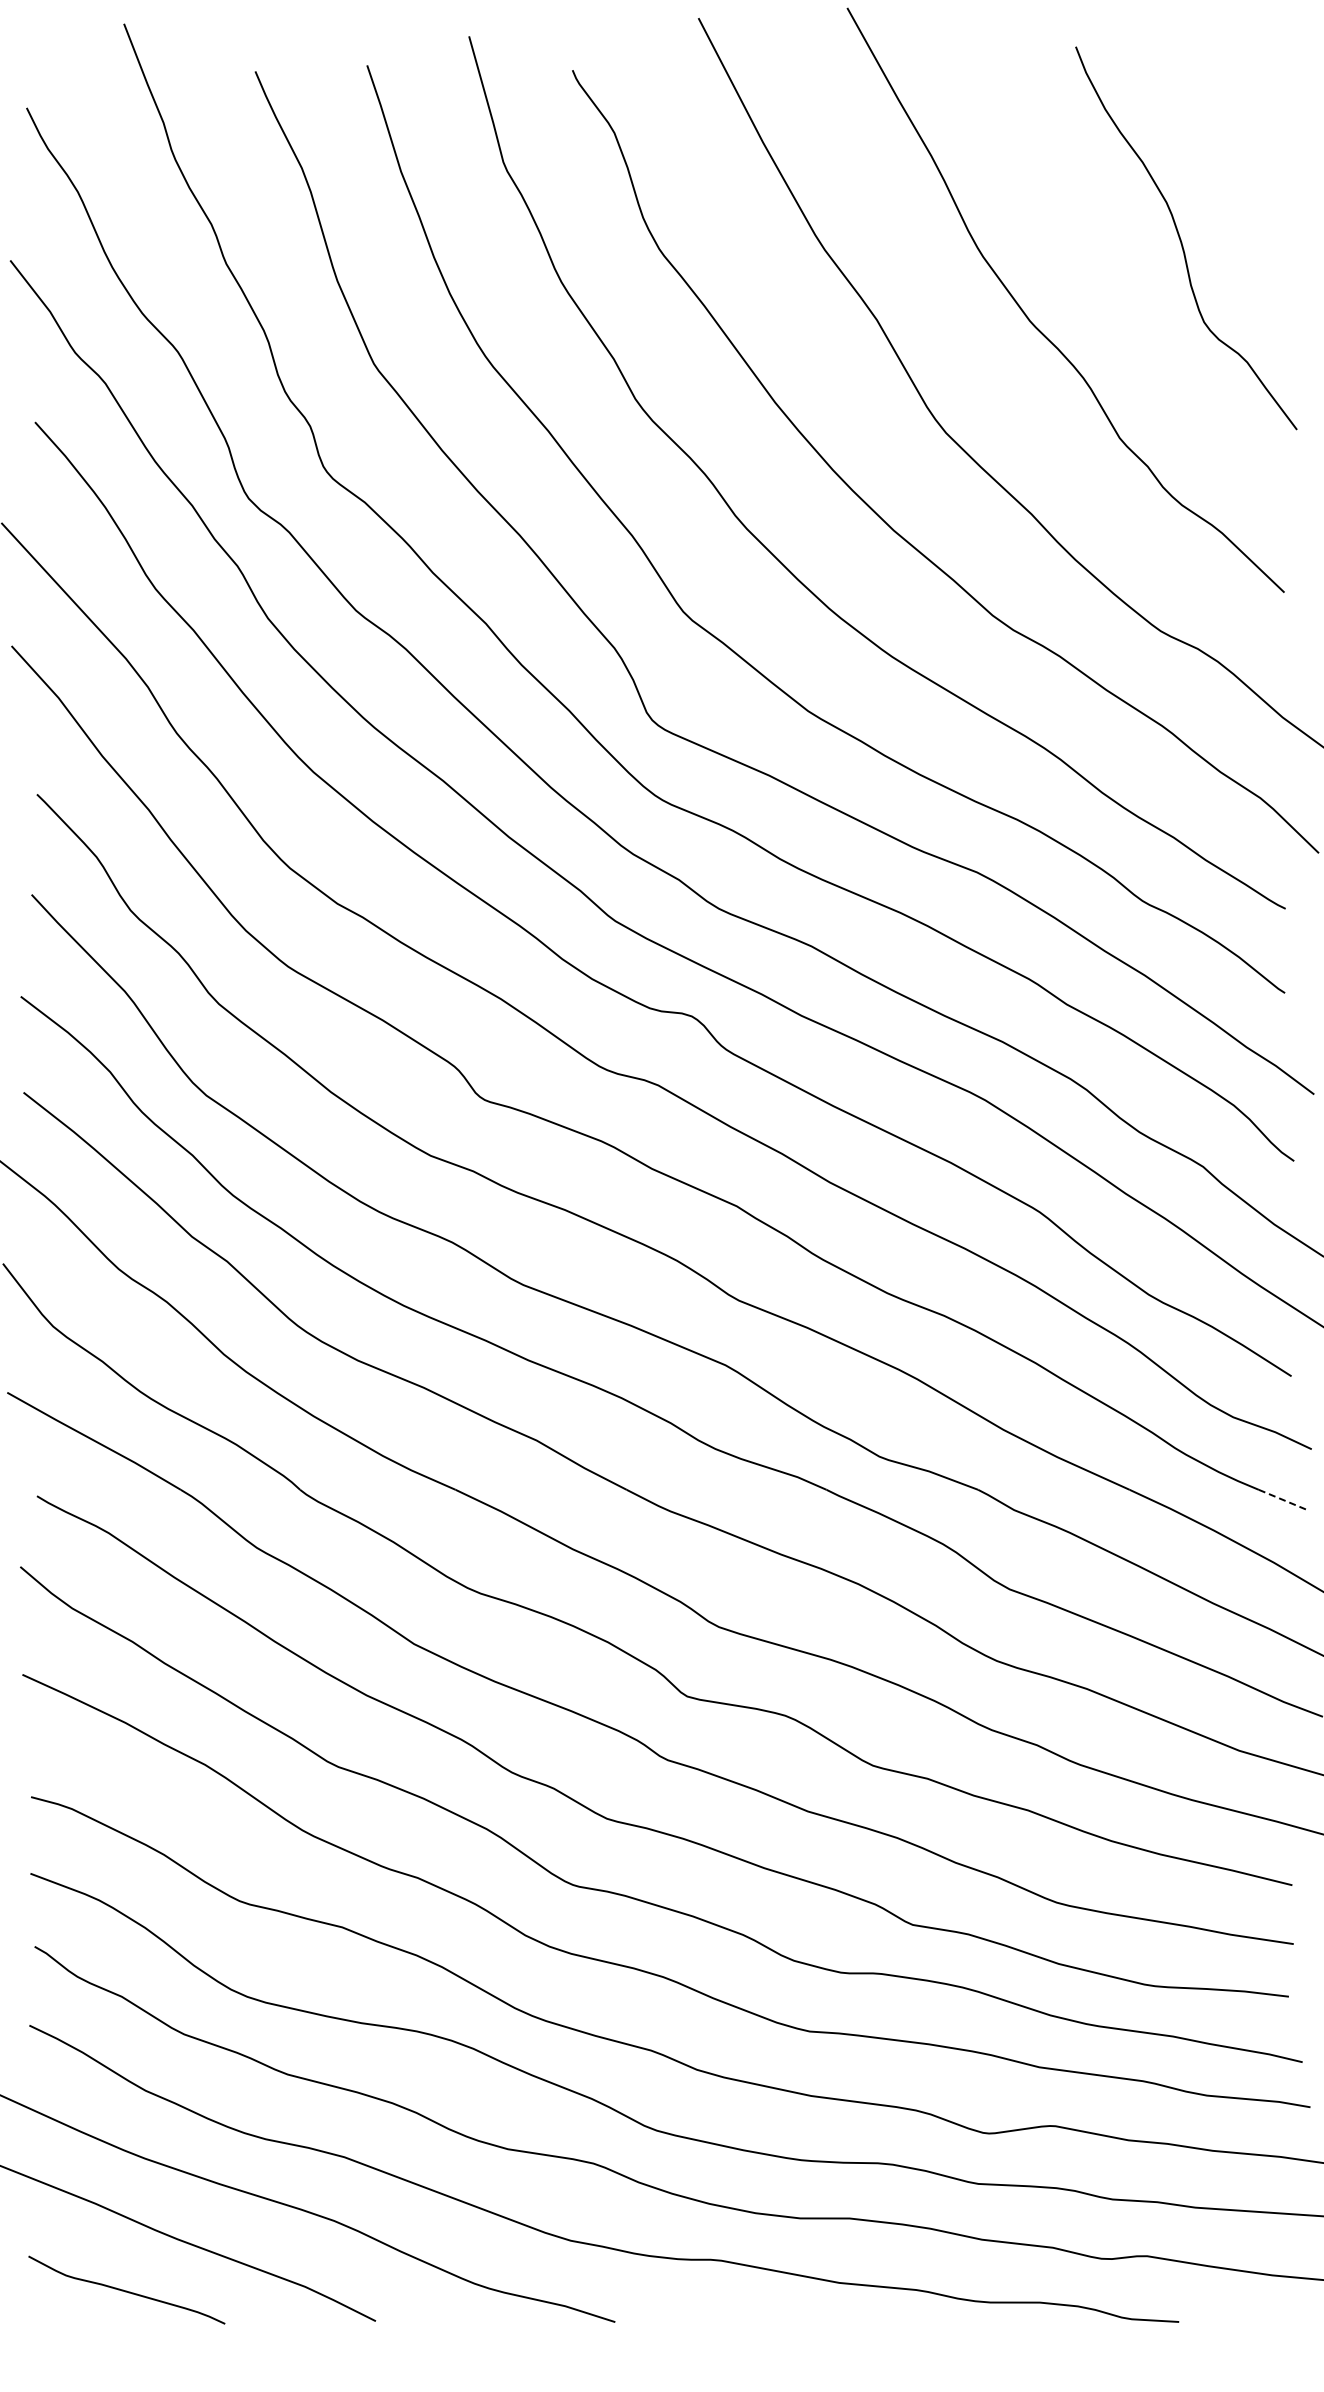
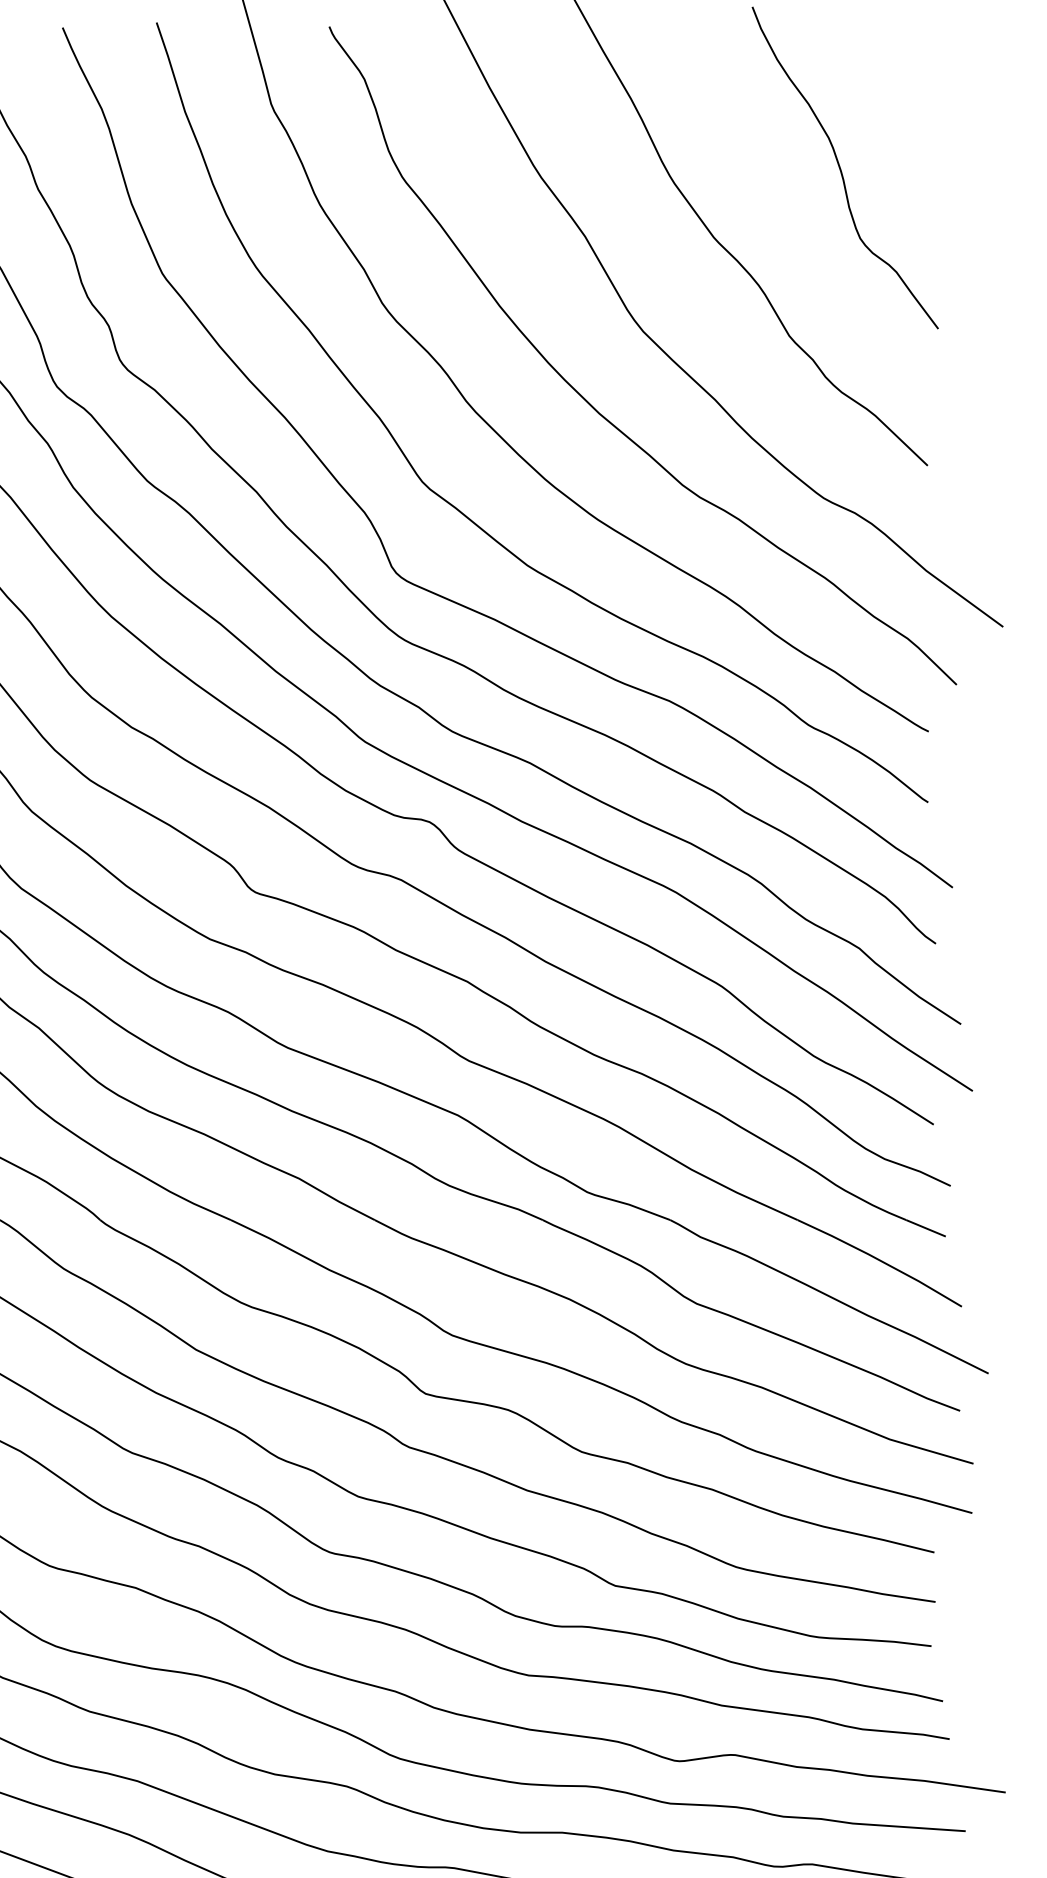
line: (1281, 1499) -> (925, 1228), dashed -> solid

